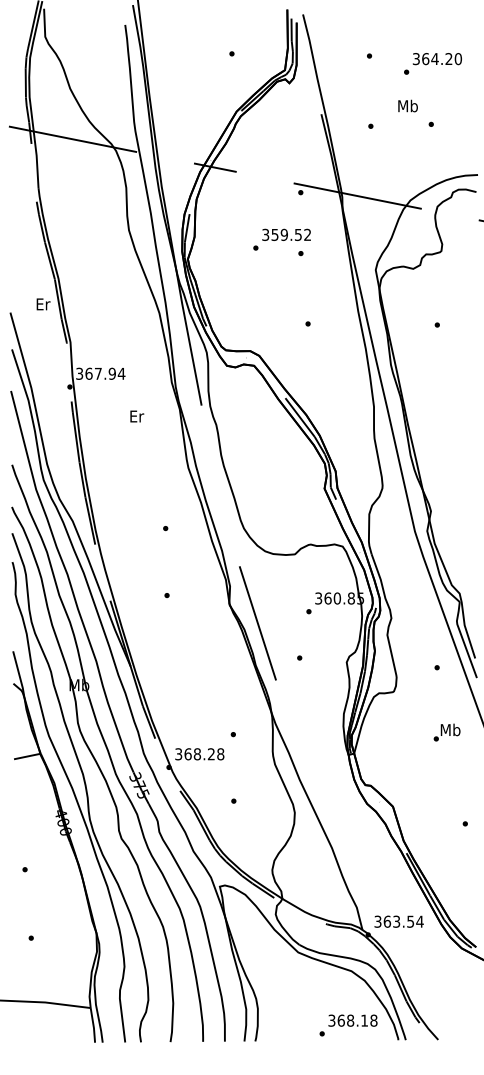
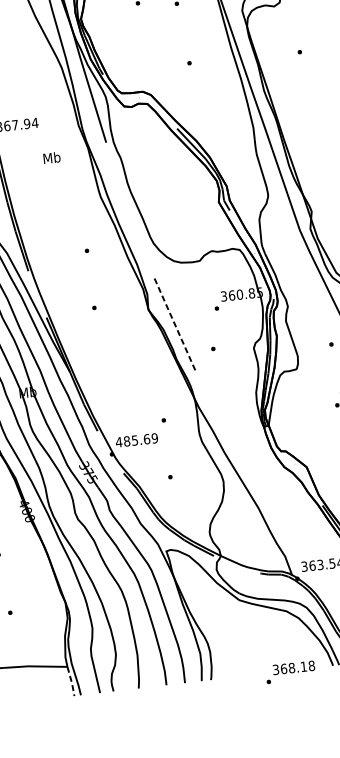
text: (136, 416) -> (51, 158), Er -> Mb
line: (257, 623) -> (174, 323), solid -> dashed
text: (199, 754) -> (136, 440), 368.28 -> 485.69
text: (348, 1025) -> (290, 672), moved
line: (93, 1026) -> (71, 682), solid -> dashed

